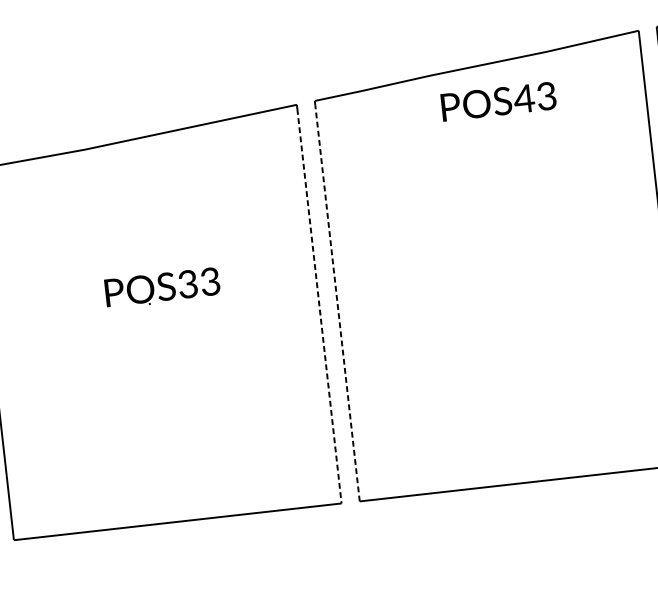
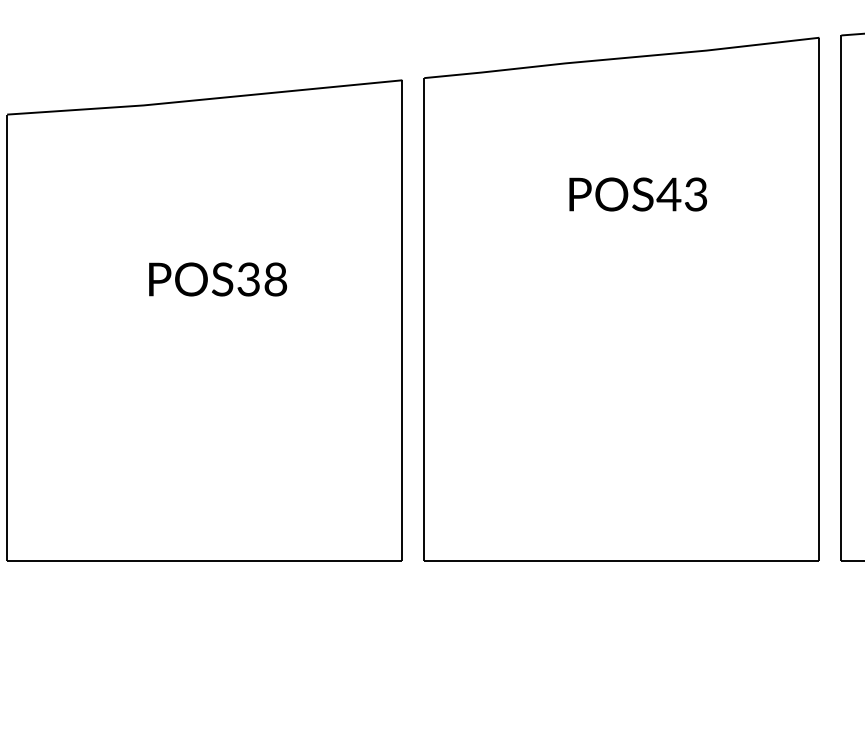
text: (498, 101) -> (638, 194), moved
text: (210, 280) -> (275, 278), POS33 -> POS38
line: (337, 303) -> (424, 322), dashed -> solid
line: (319, 306) -> (402, 323), dashed -> solid

